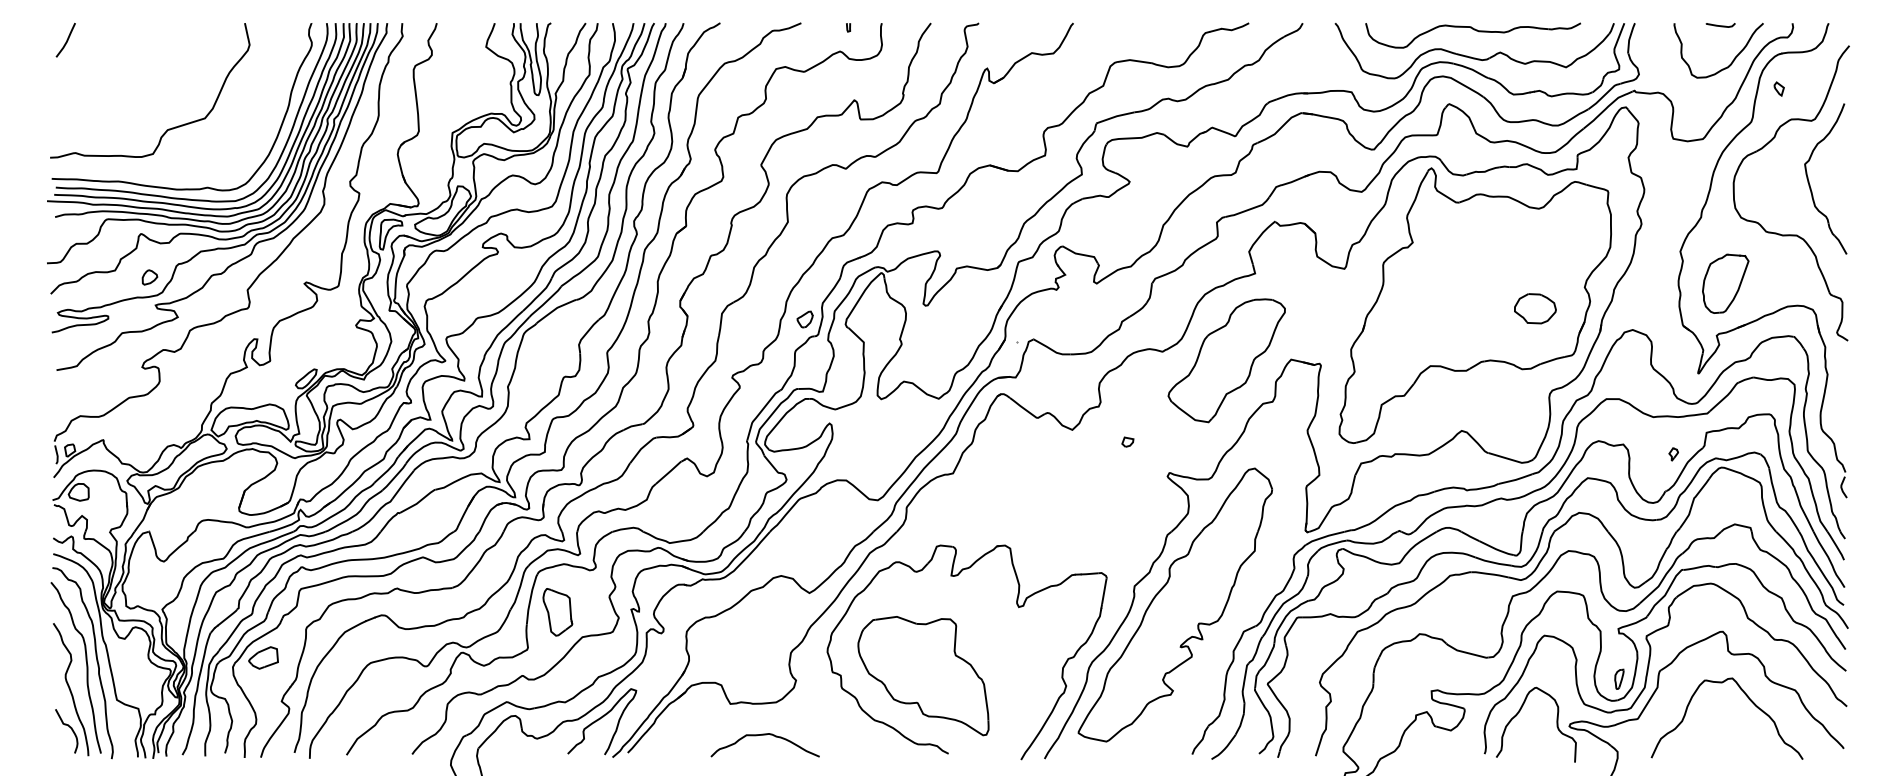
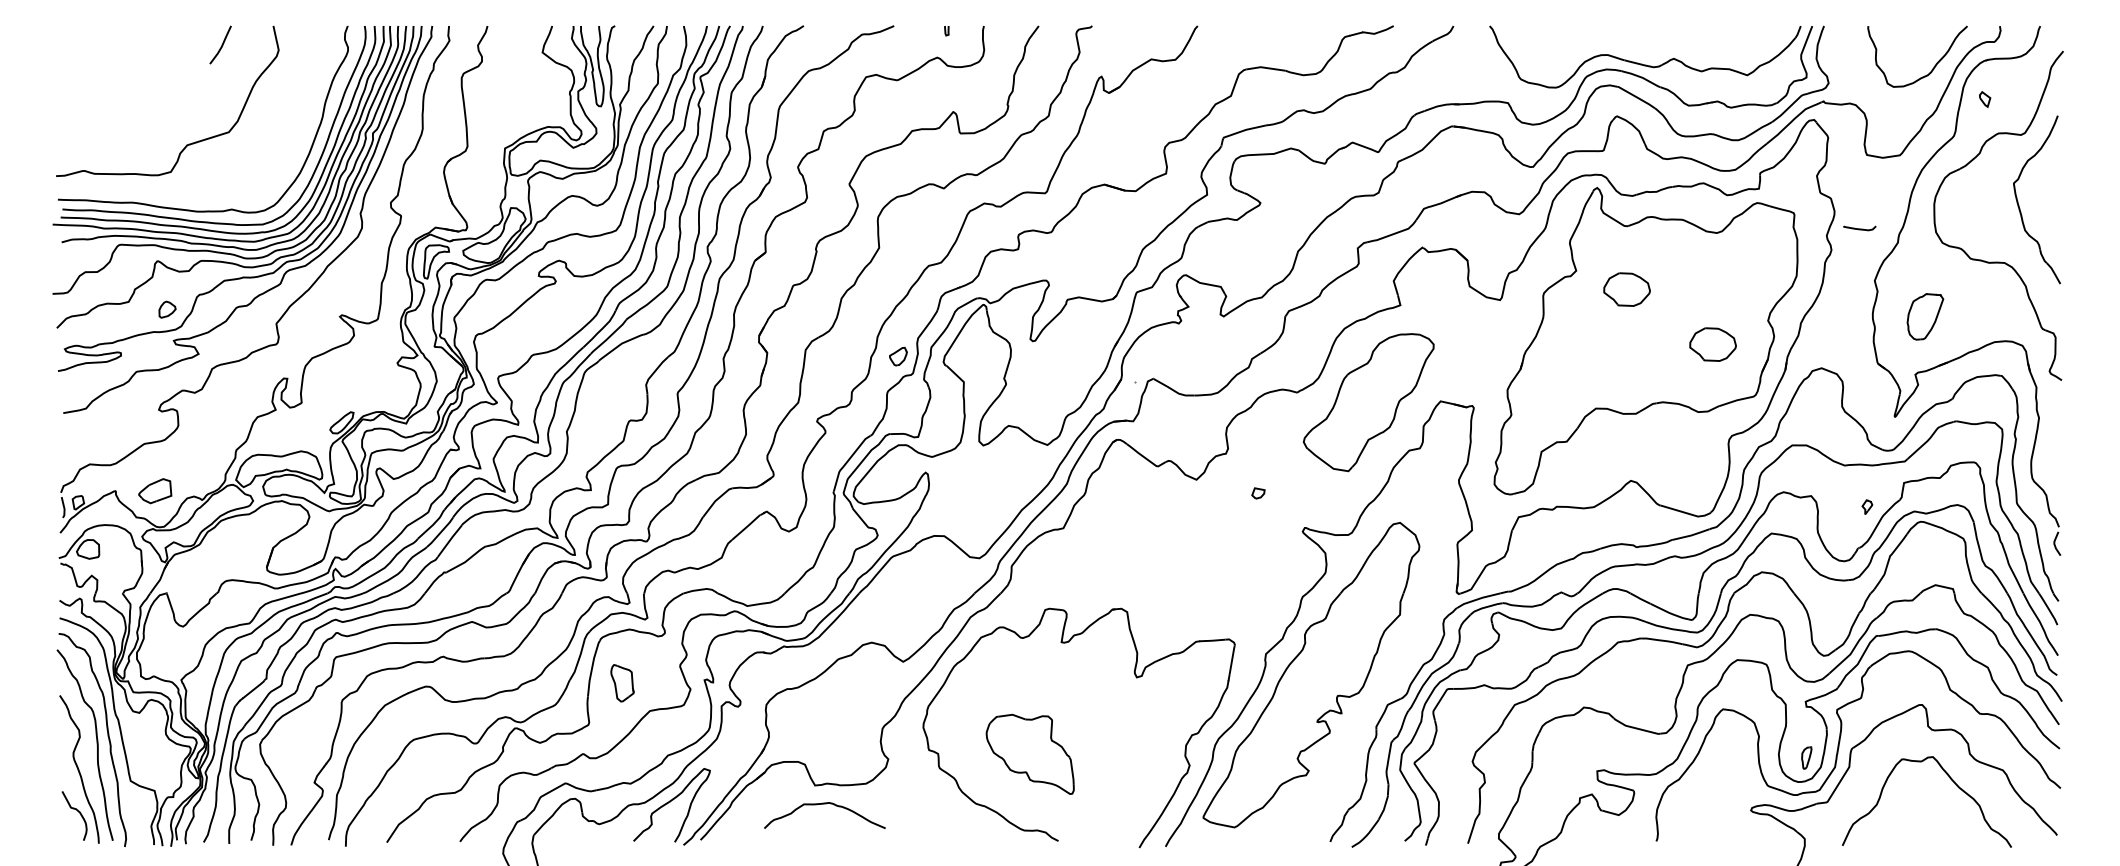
curve: (1720, 25) -> (1859, 228), moved
part: (1473, 35) -> (1643, 39), removed
curve: (66, 39) -> (221, 44), moved
part: (1457, 259) -> (1626, 289), added
part: (1725, 283) -> (1925, 316), size x0.7
part: (557, 612) -> (622, 683), size x0.7
part: (263, 658) -> (155, 491), moved
part: (922, 676) -> (1029, 754), size x0.6
curve: (1556, 724) -> (1736, 808), removed
curve: (764, 735) -> (824, 804), moved

